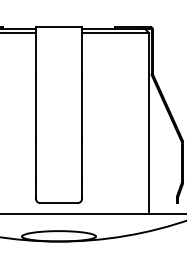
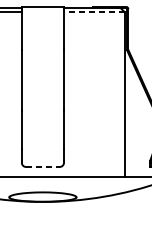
line: (115, 33) -> (94, 12), solid -> dashed
line: (59, 203) -> (43, 167), solid -> dashed

